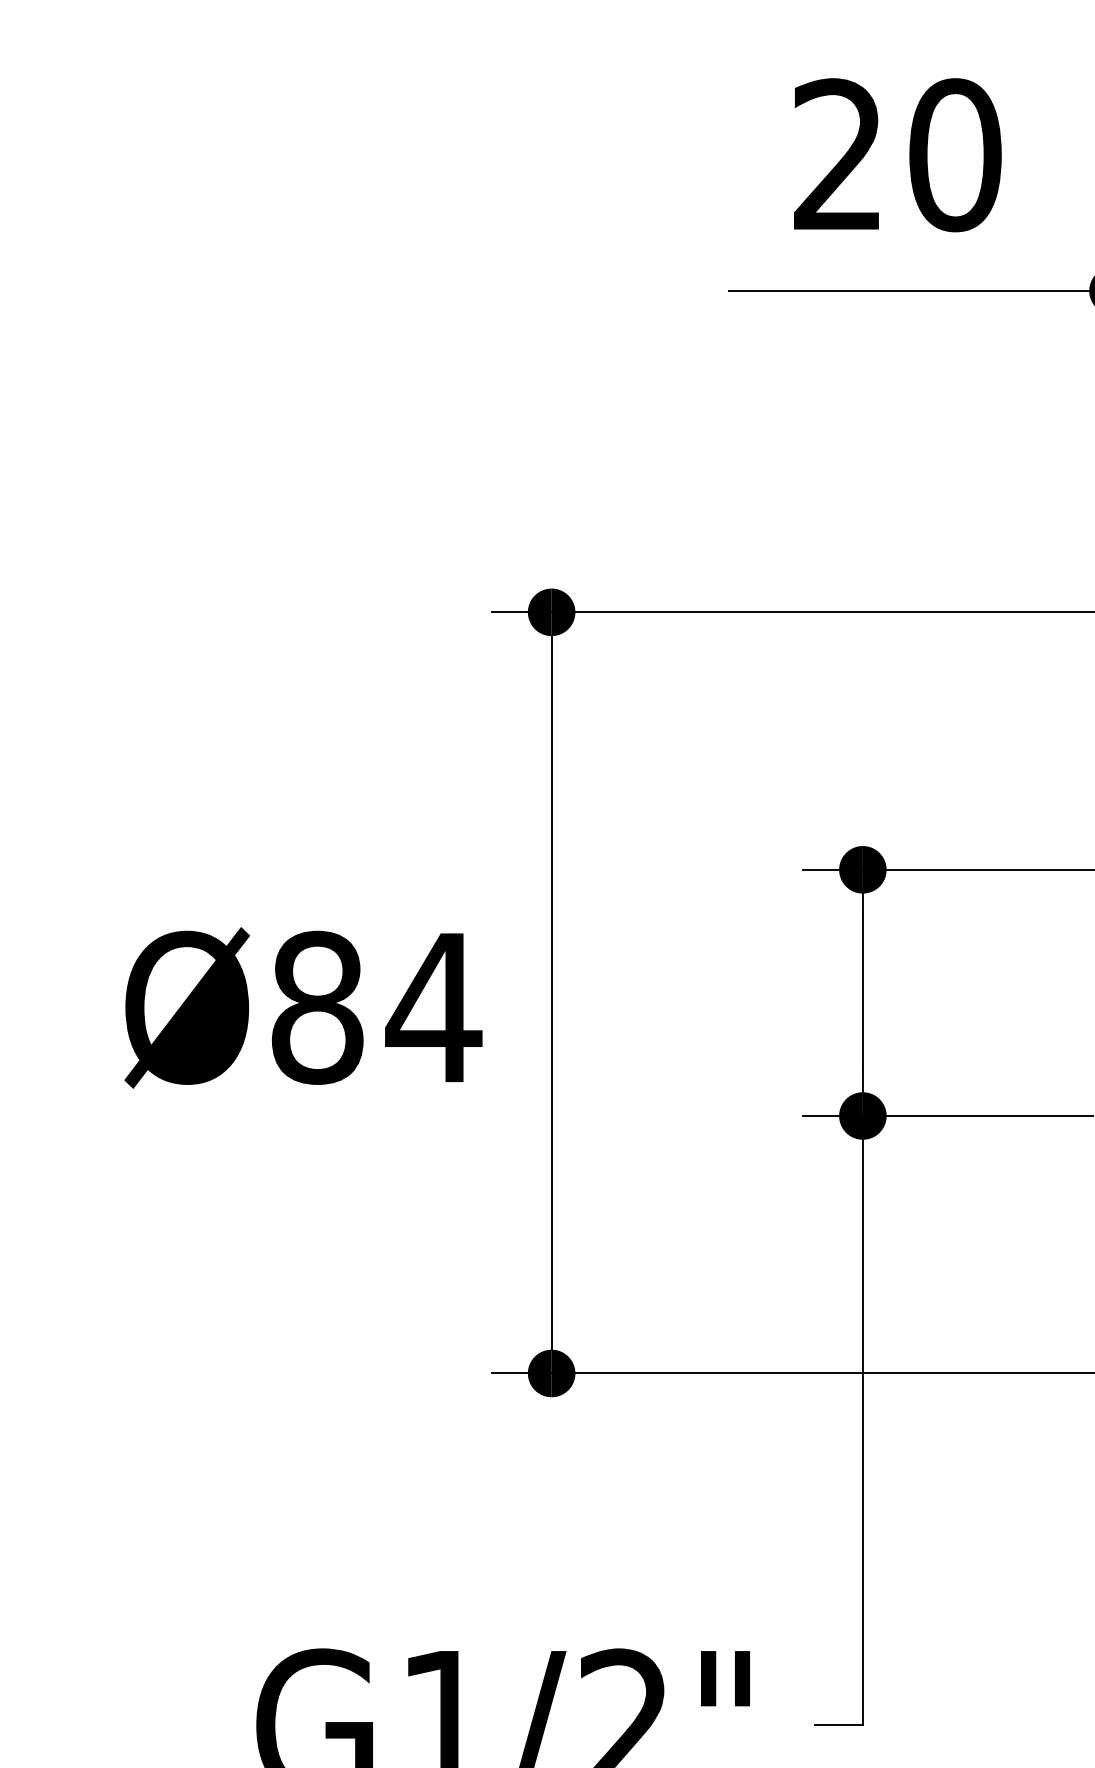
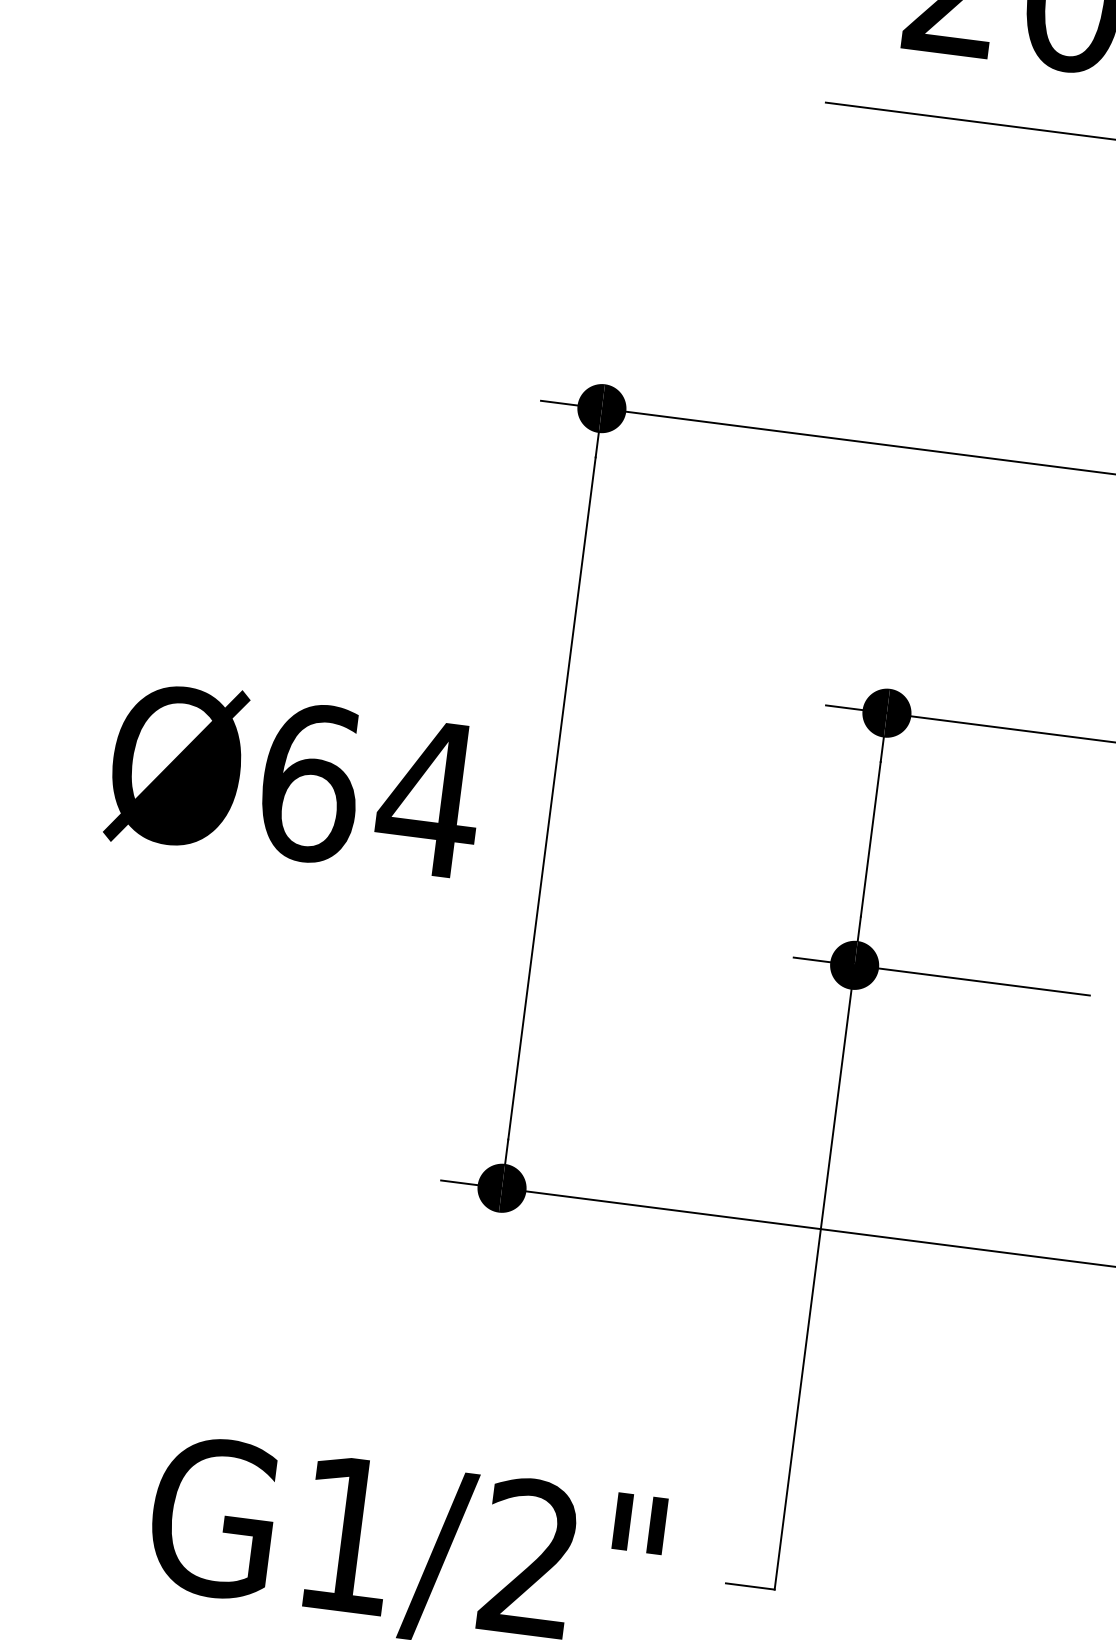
text: (317, 1007) -> (310, 782), Ø84 -> Ø64

